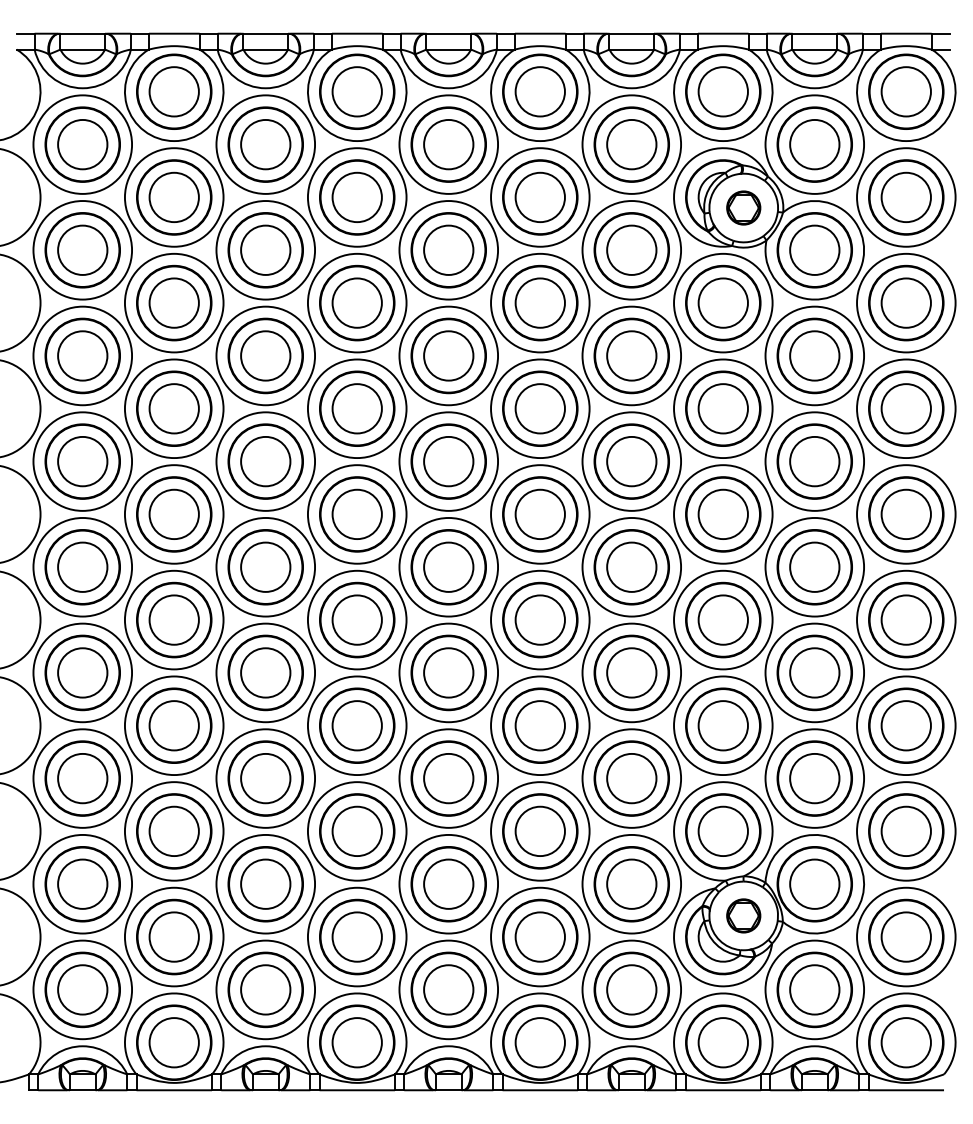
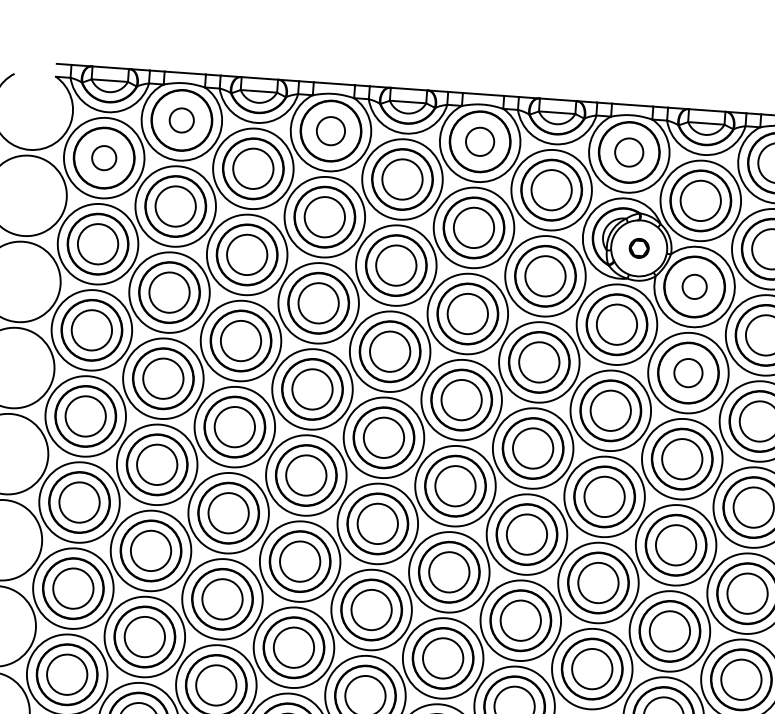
circle: (173, 91) -> (181, 120), size x0.6
circle: (356, 91) -> (330, 130), size x0.7
circle: (539, 91) -> (479, 141), size x0.7
circle: (722, 91) -> (628, 152), size x0.7
circle: (82, 144) -> (104, 158), size x0.6
part: (743, 207) -> (639, 247), size x0.7
circle: (814, 249) -> (694, 286), size x0.6
circle: (814, 355) -> (688, 372), size x0.7

